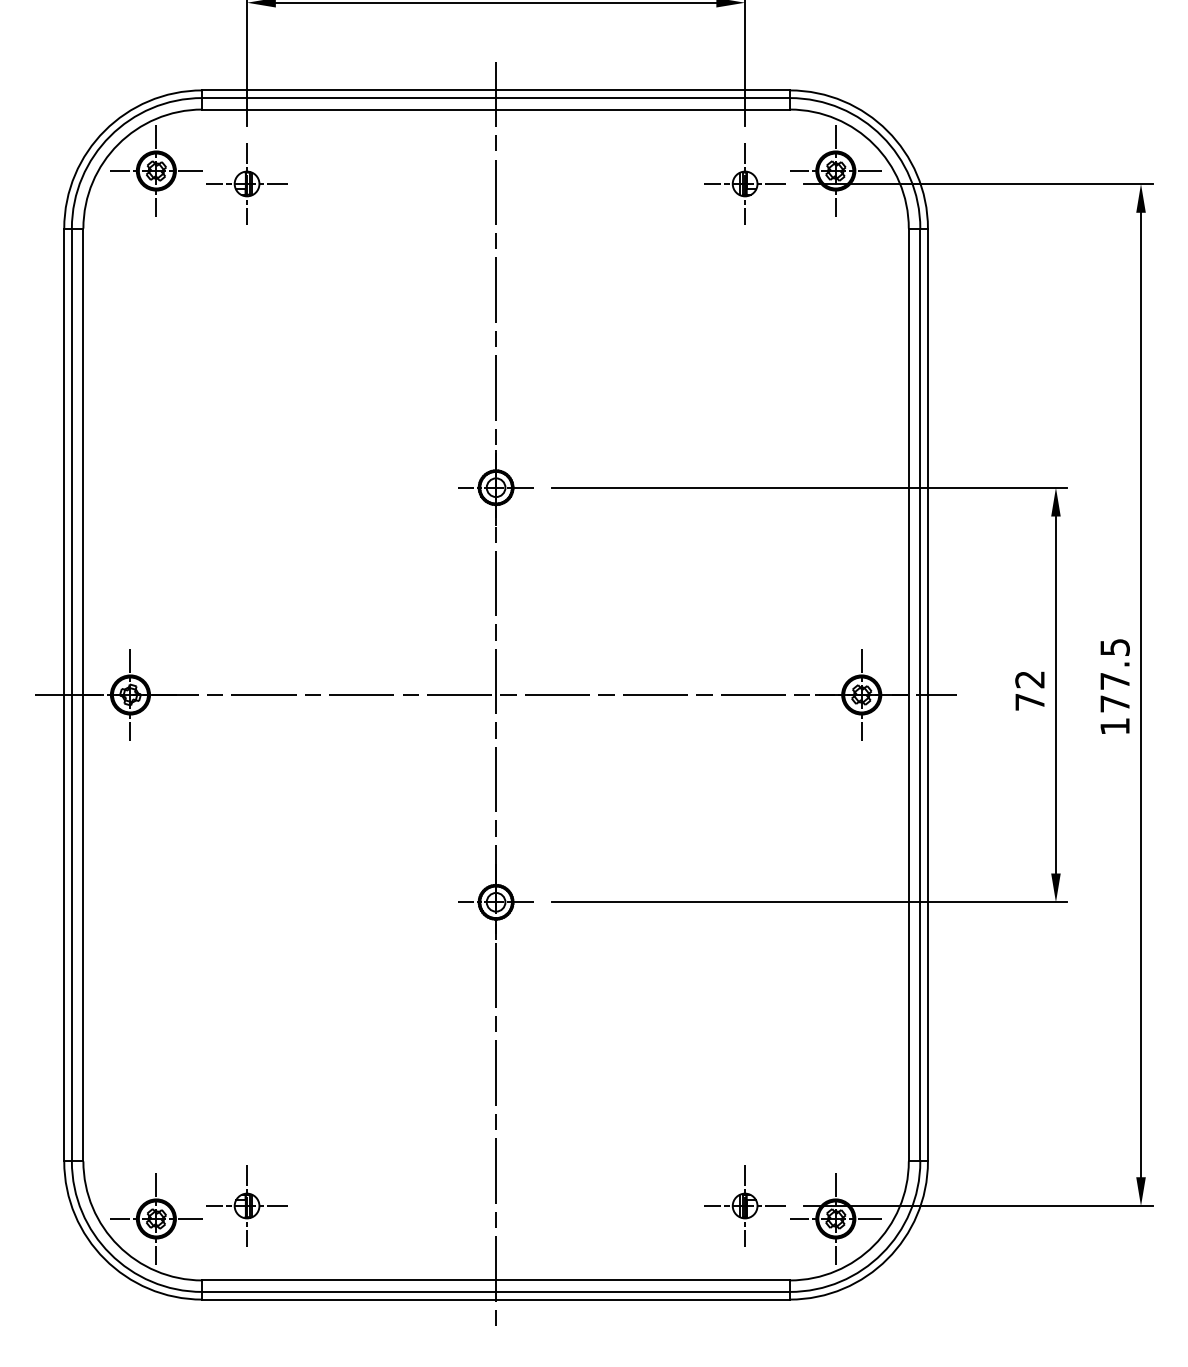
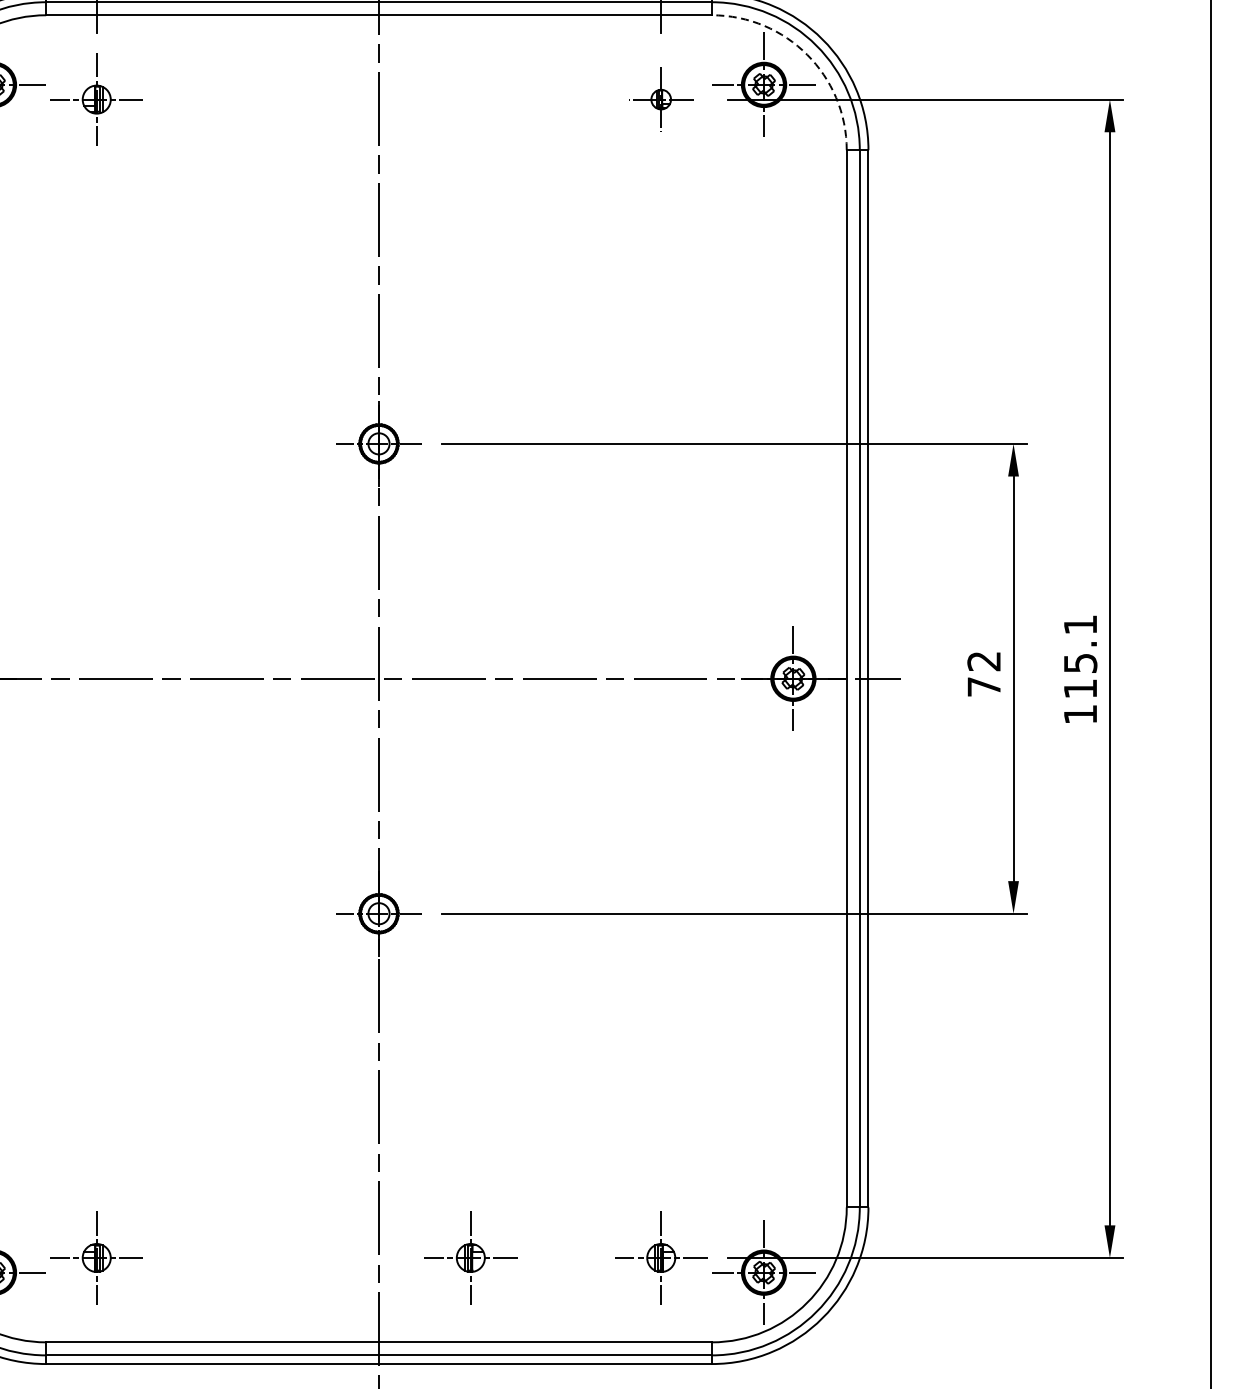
arc: (873, 144) -> (806, 54), solid -> dashed
part: (744, 183) -> (660, 99), size x0.7
text: (1114, 675) -> (1079, 656), 177.5 -> 115.1
part: (576, 1205) -> (470, 1257), added

